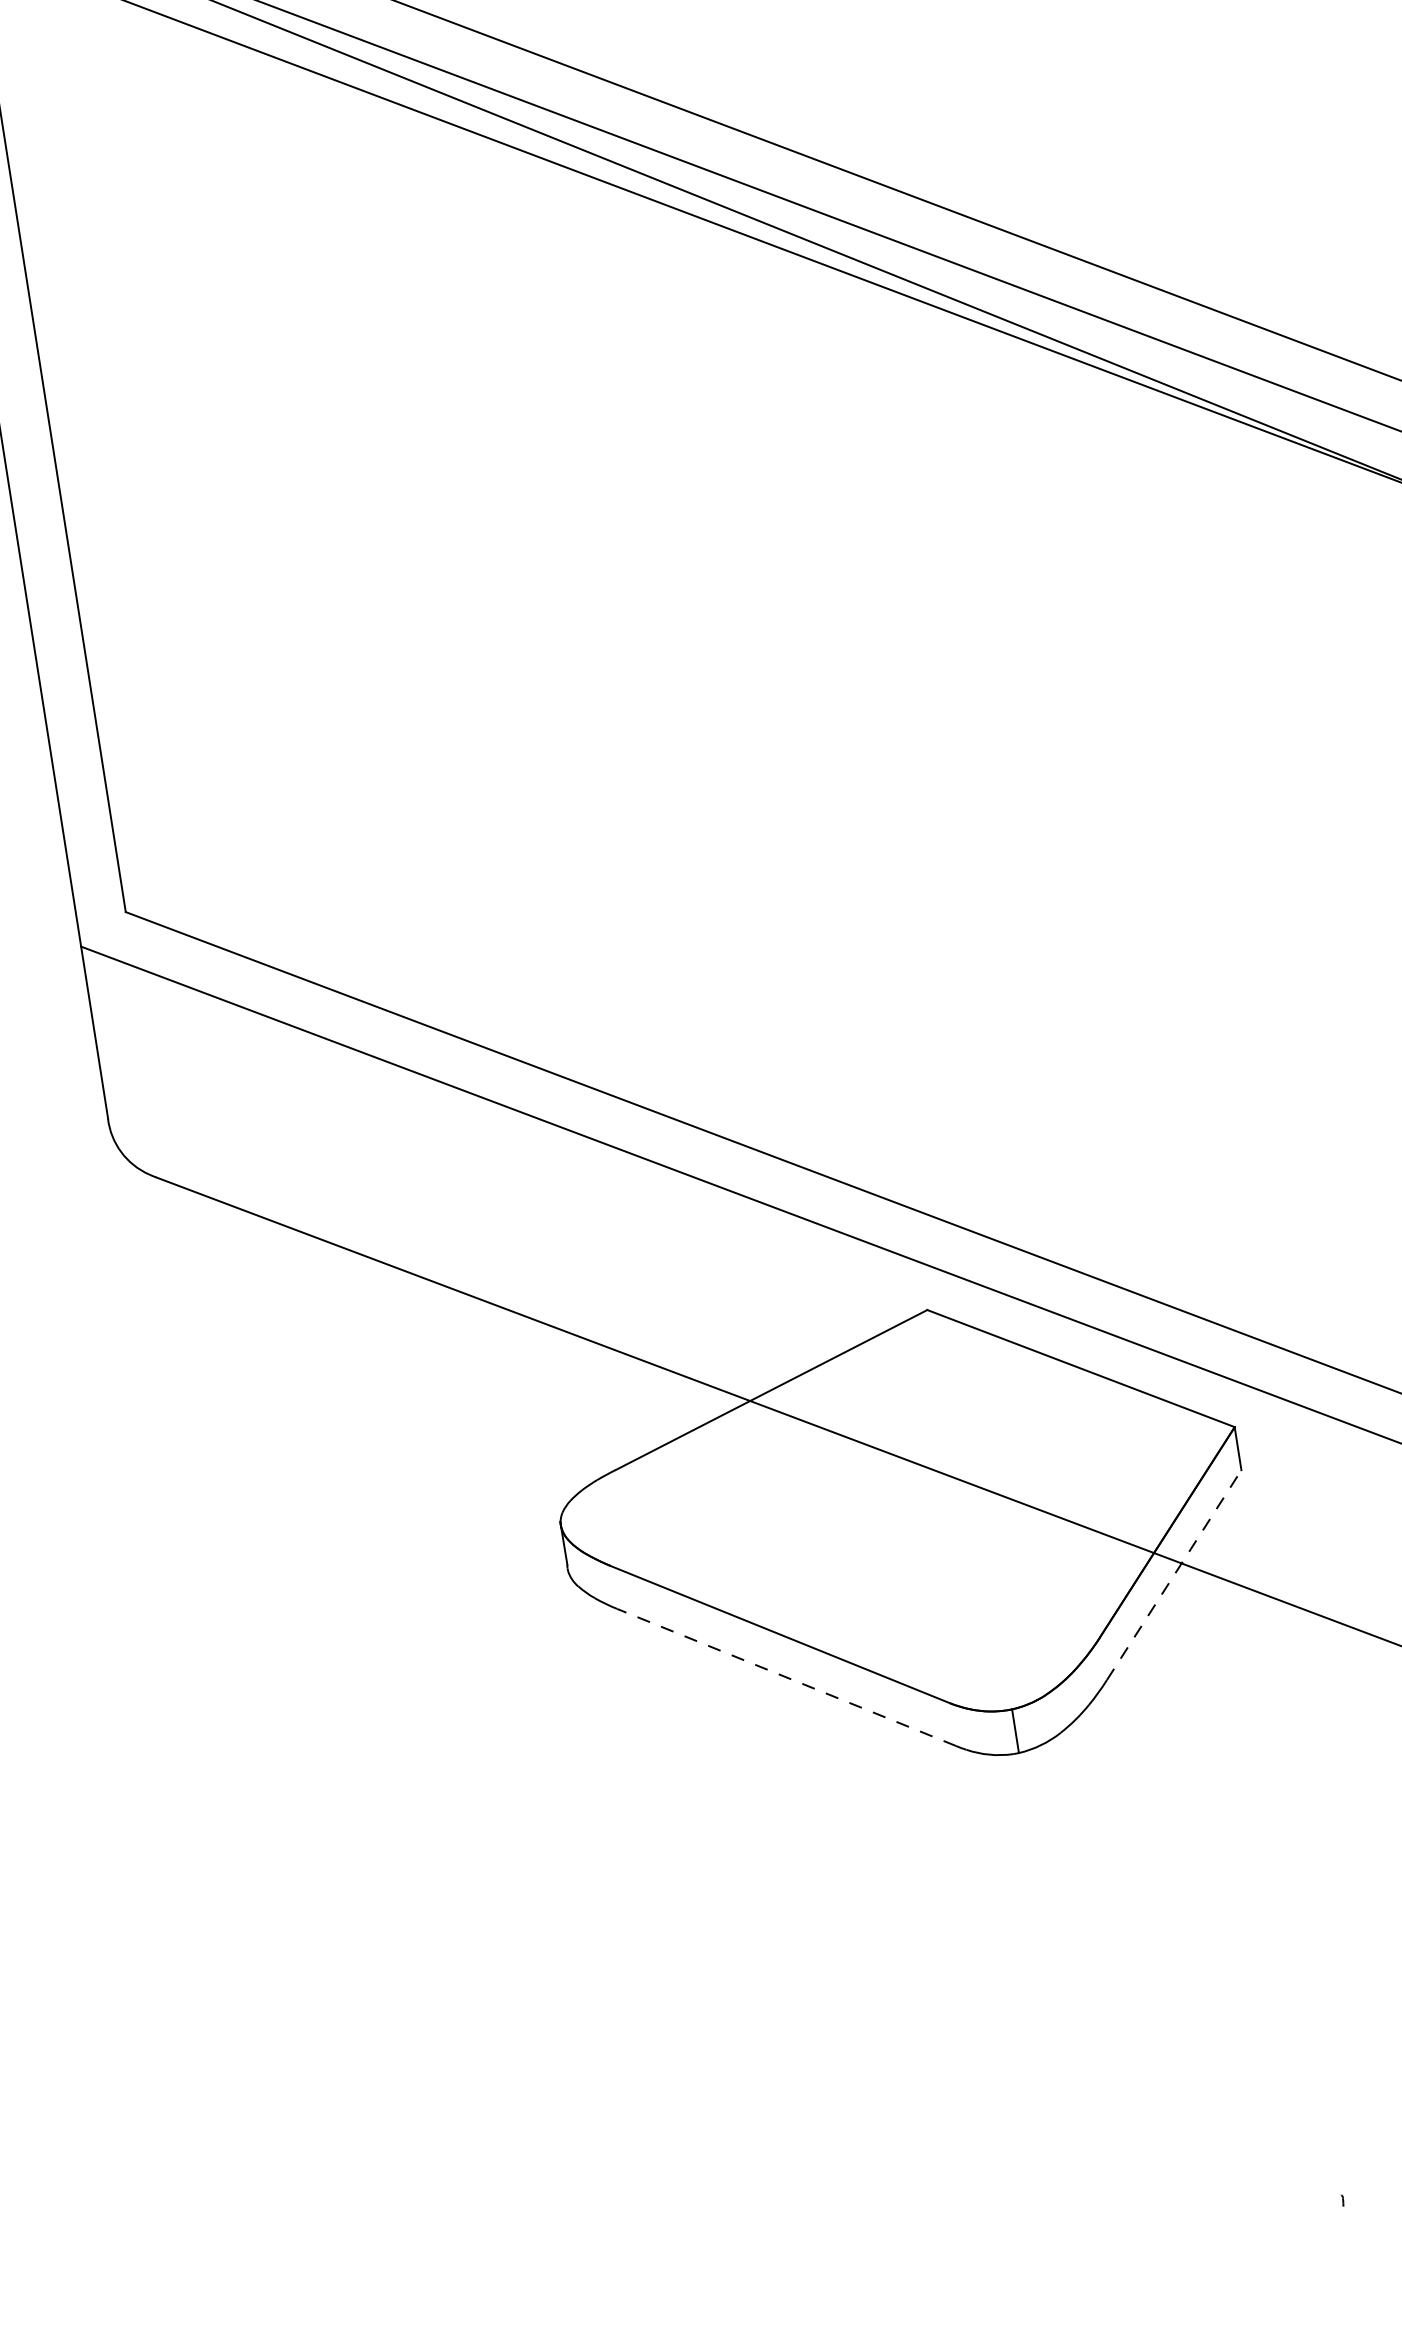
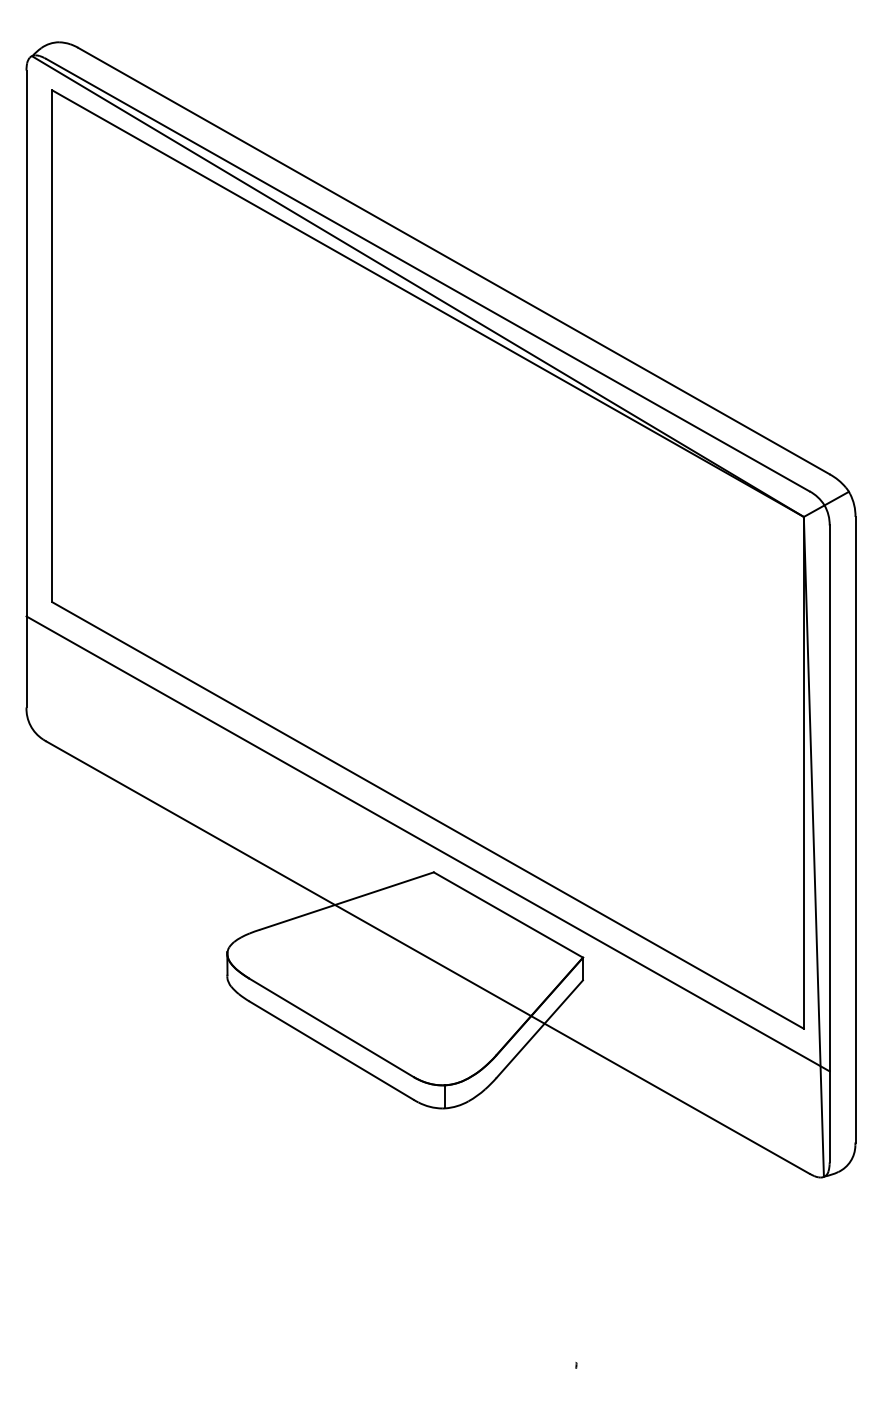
line: (1175, 1573) -> (540, 1028), dashed -> solid
line: (786, 1677) -> (331, 1050), dashed -> solid

